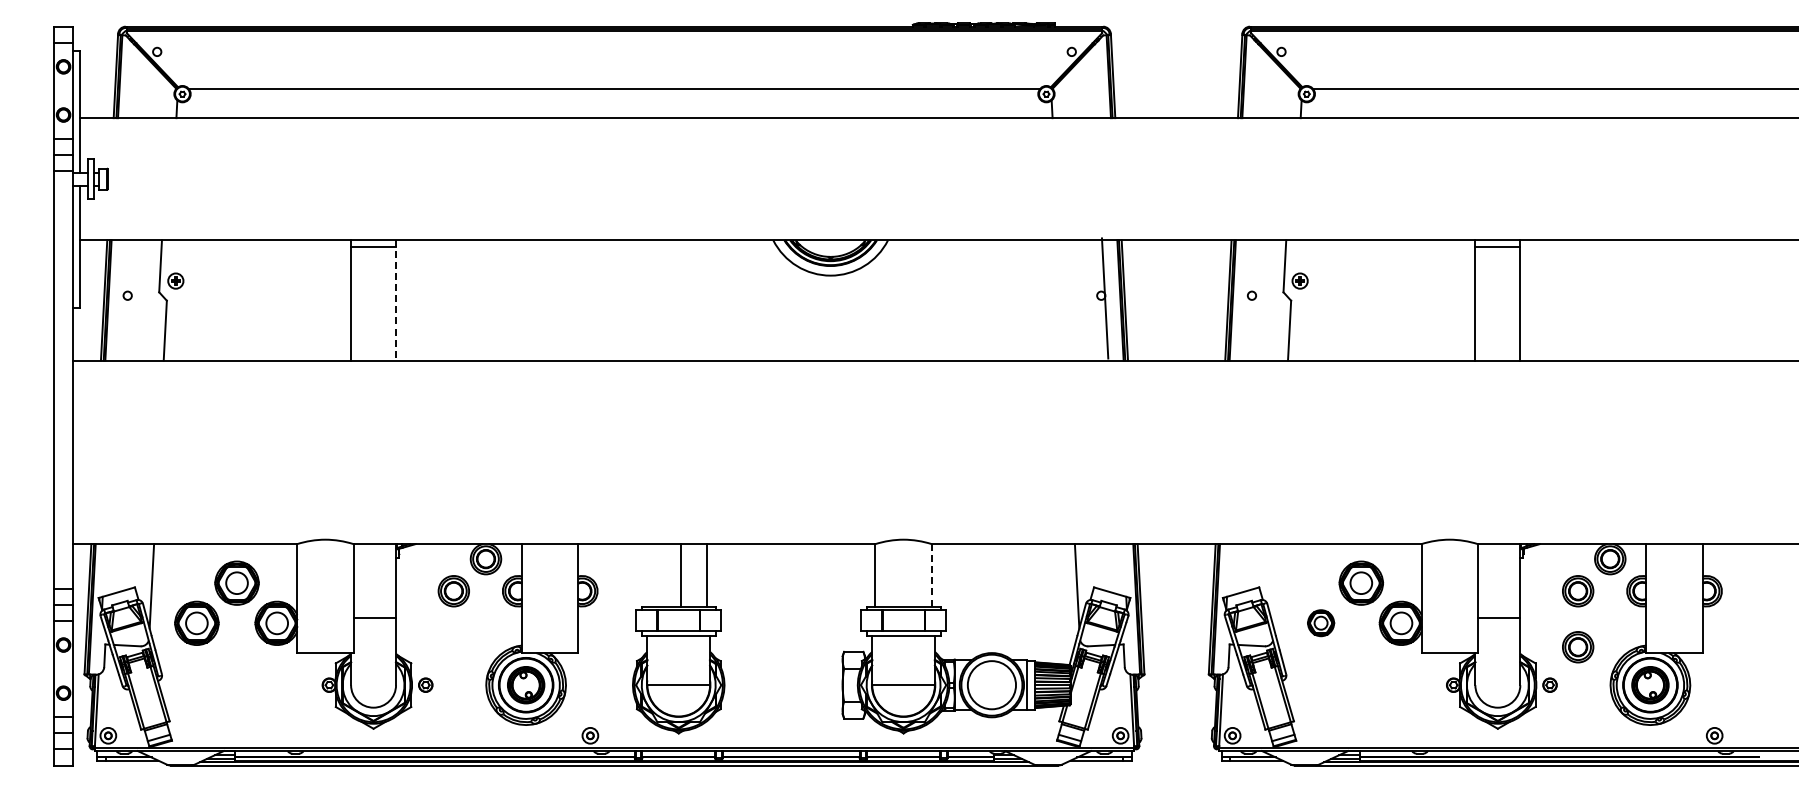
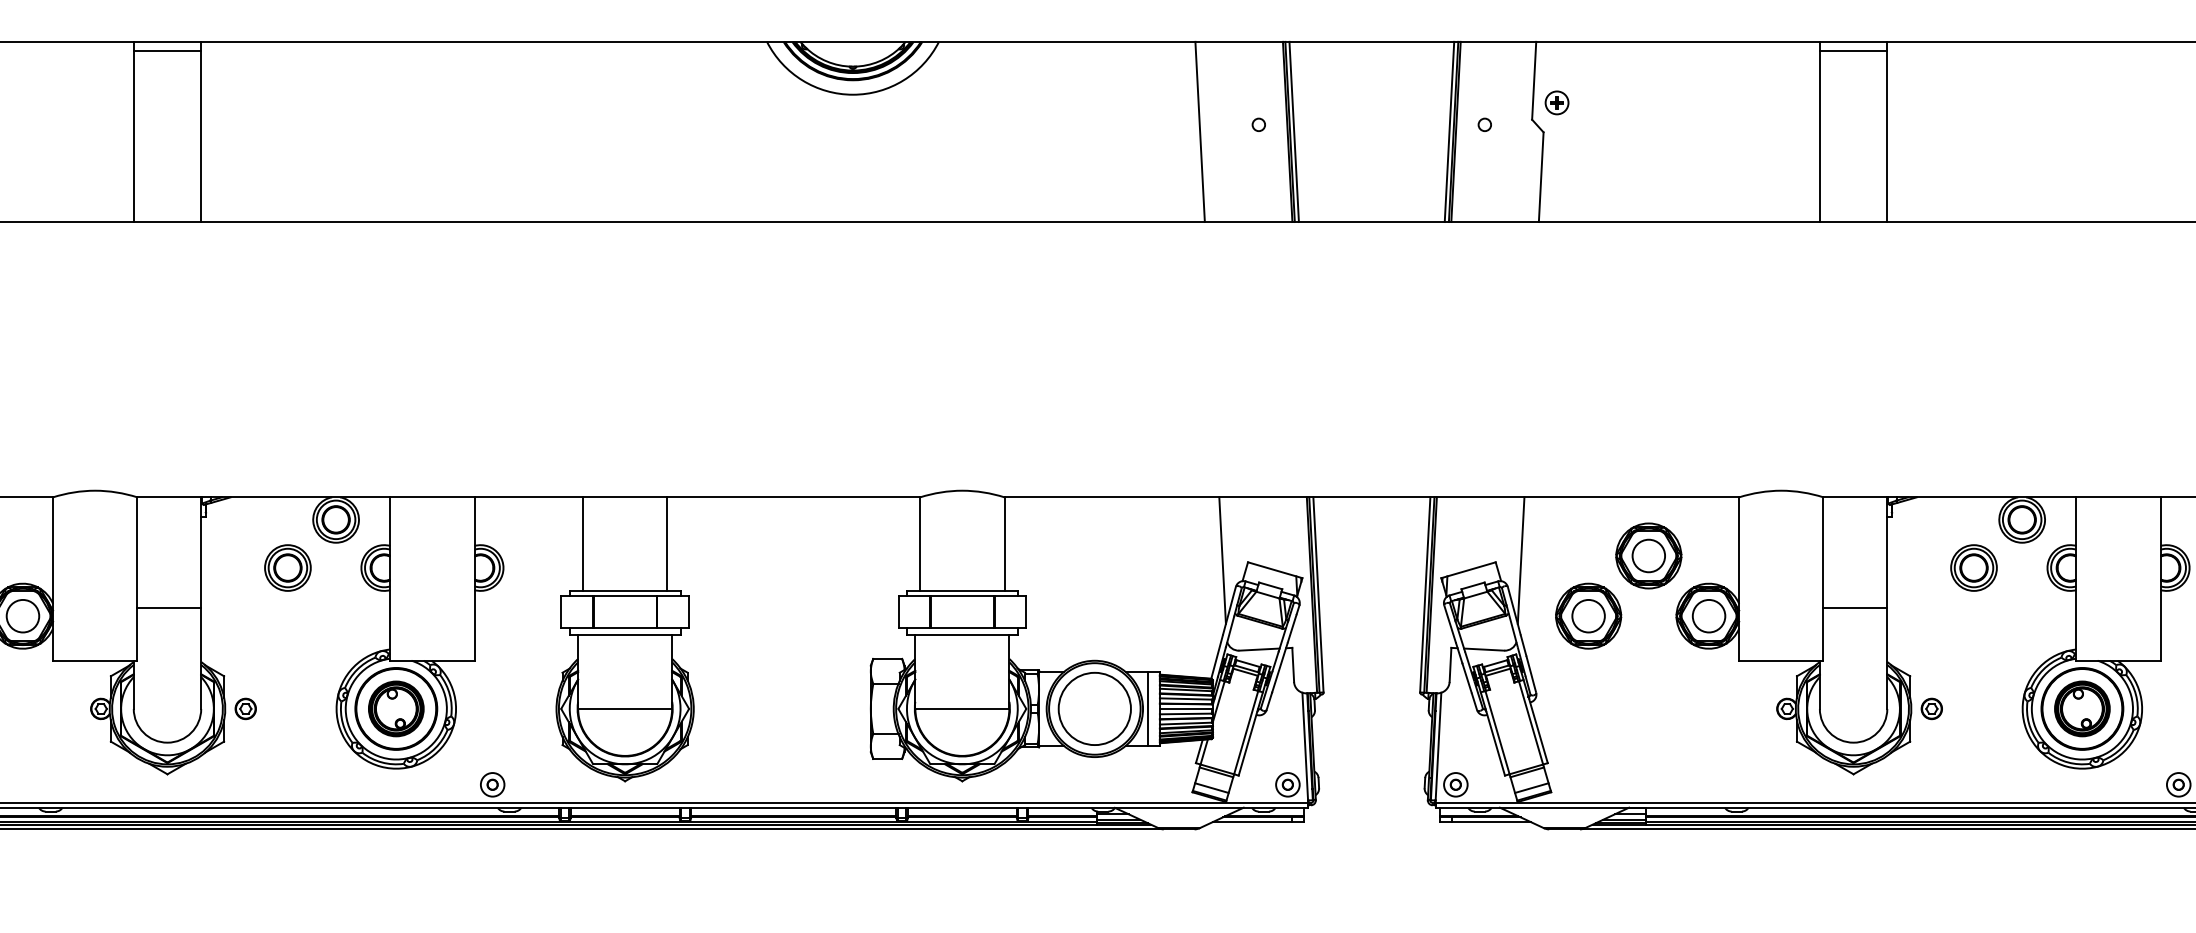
line: (1104, 298) -> (1199, 132), moved
line: (396, 300) -> (201, 132), dashed -> solid
line: (931, 574) -> (1004, 542), dashed -> solid
line: (680, 575) -> (582, 544), moved
line: (1275, 586) -> (1520, 560), added
part: (1320, 622) -> (1587, 614), size x1.67
part: (1578, 647) -> (1974, 652), removed

